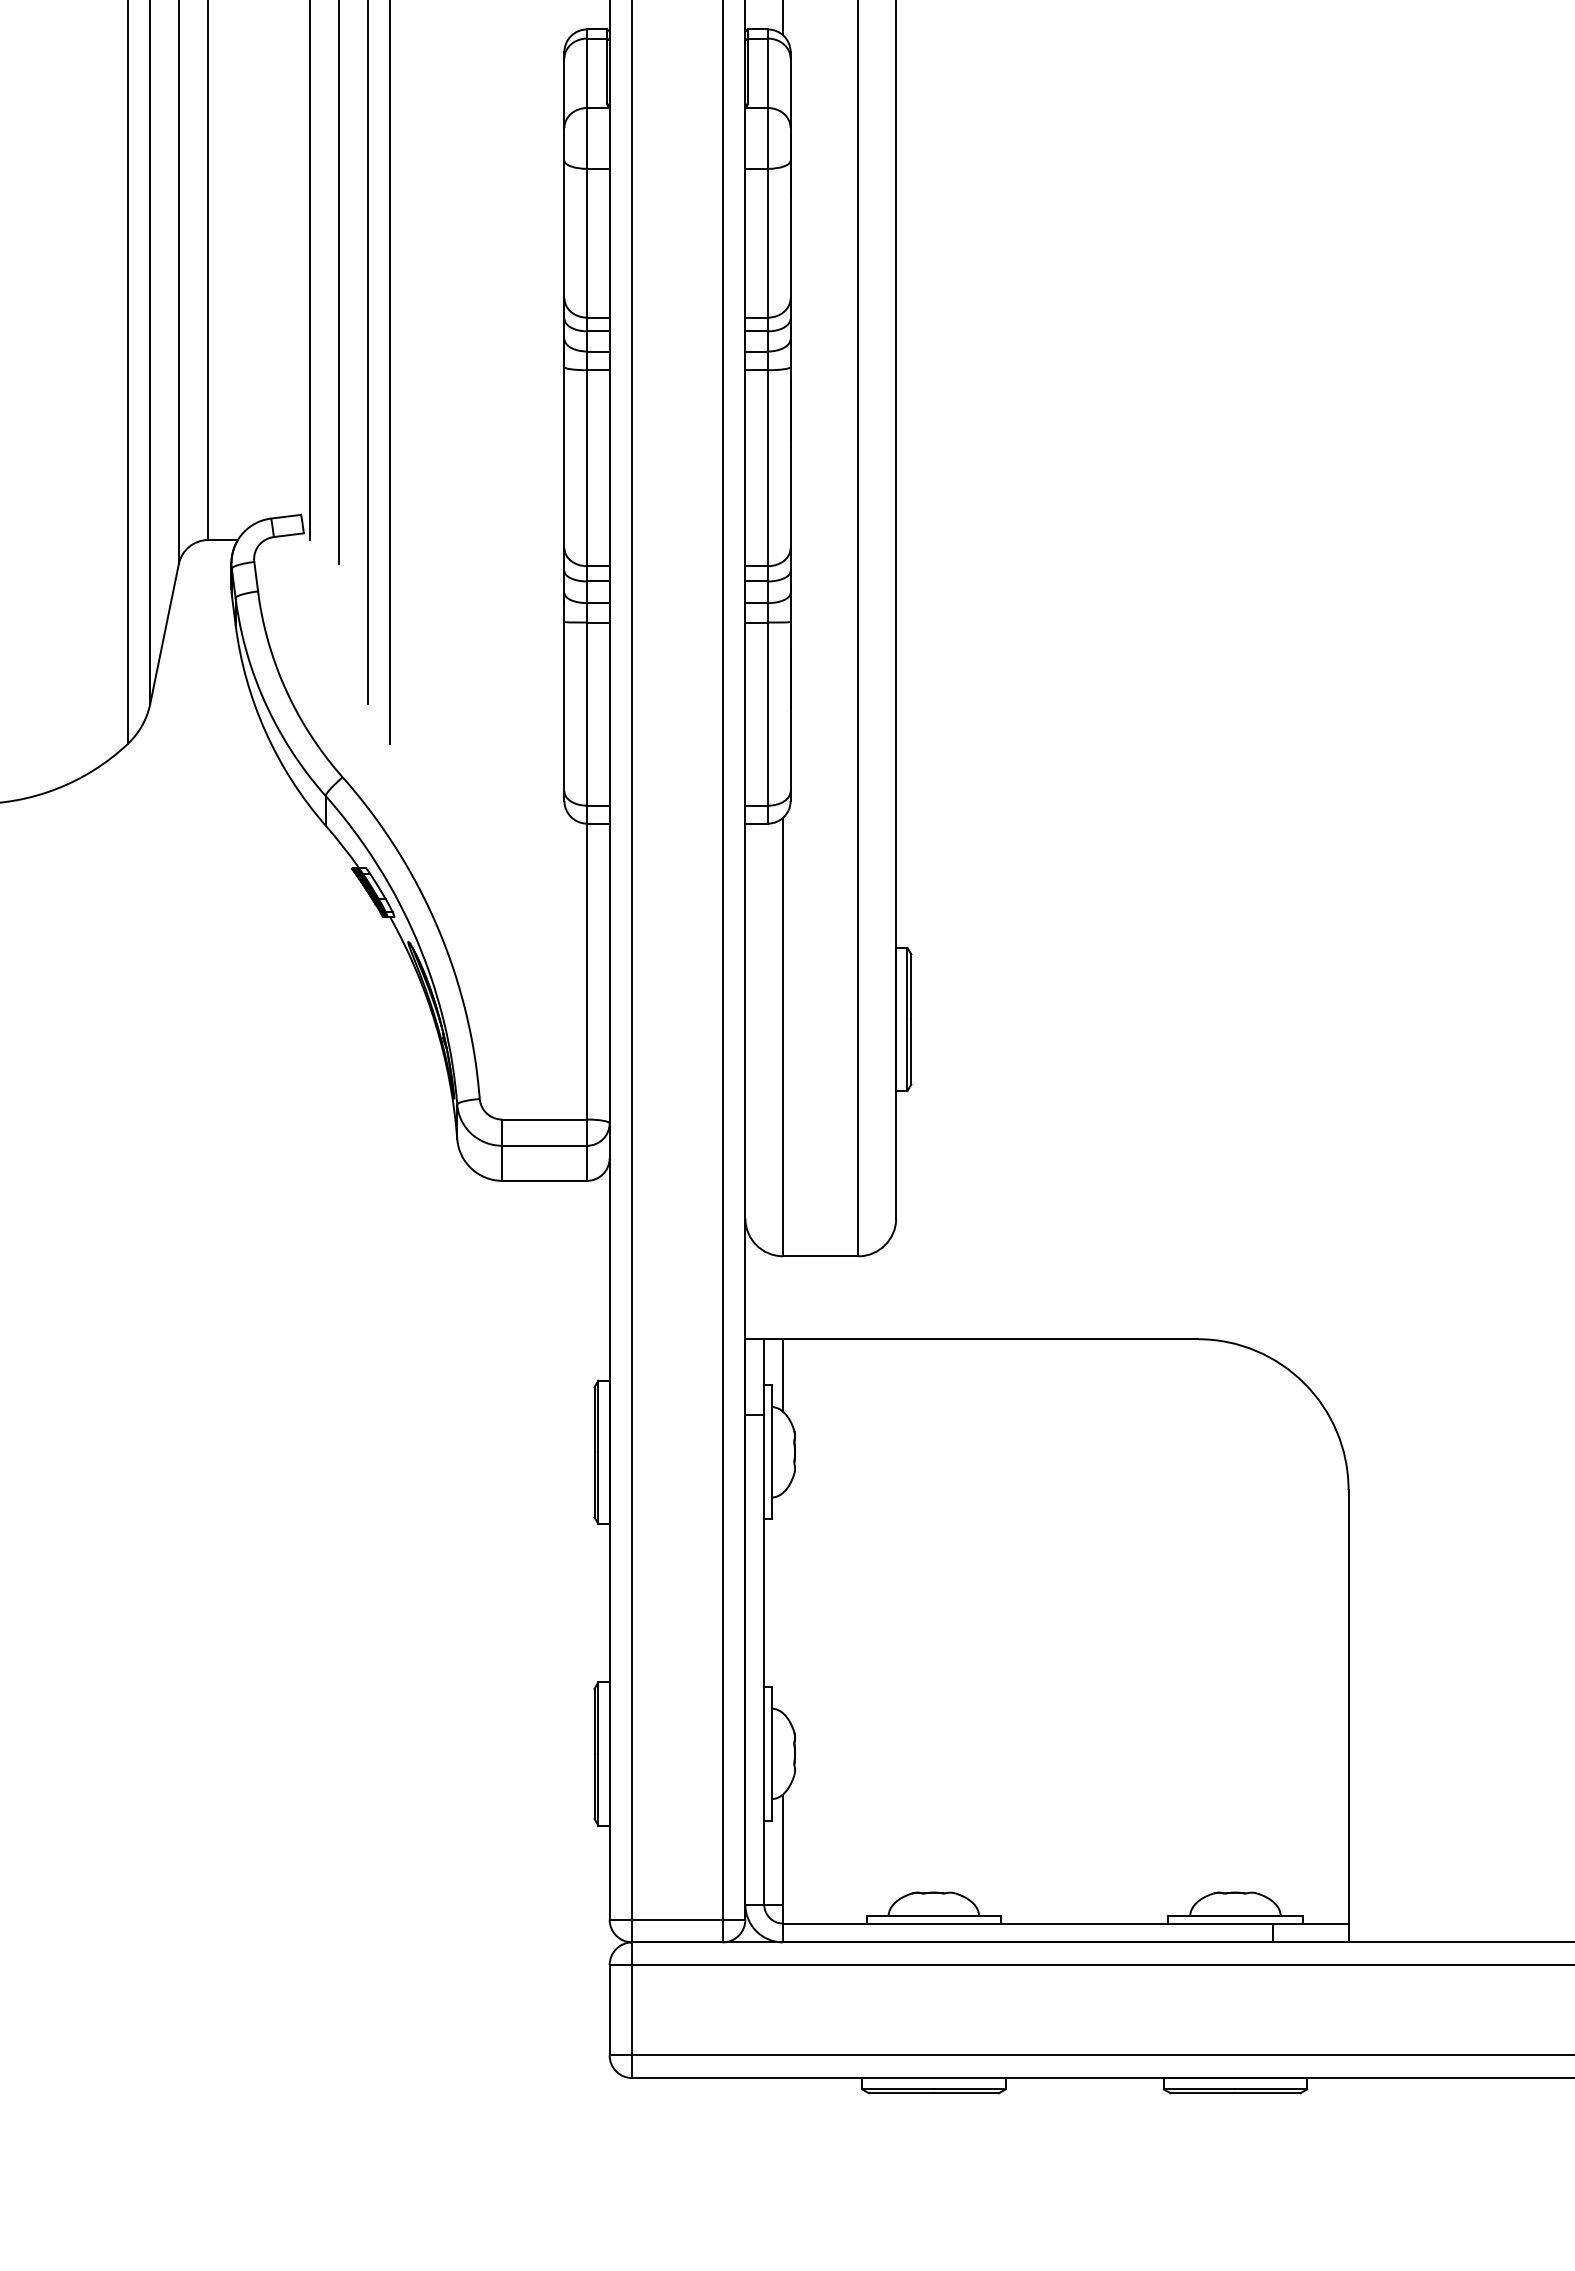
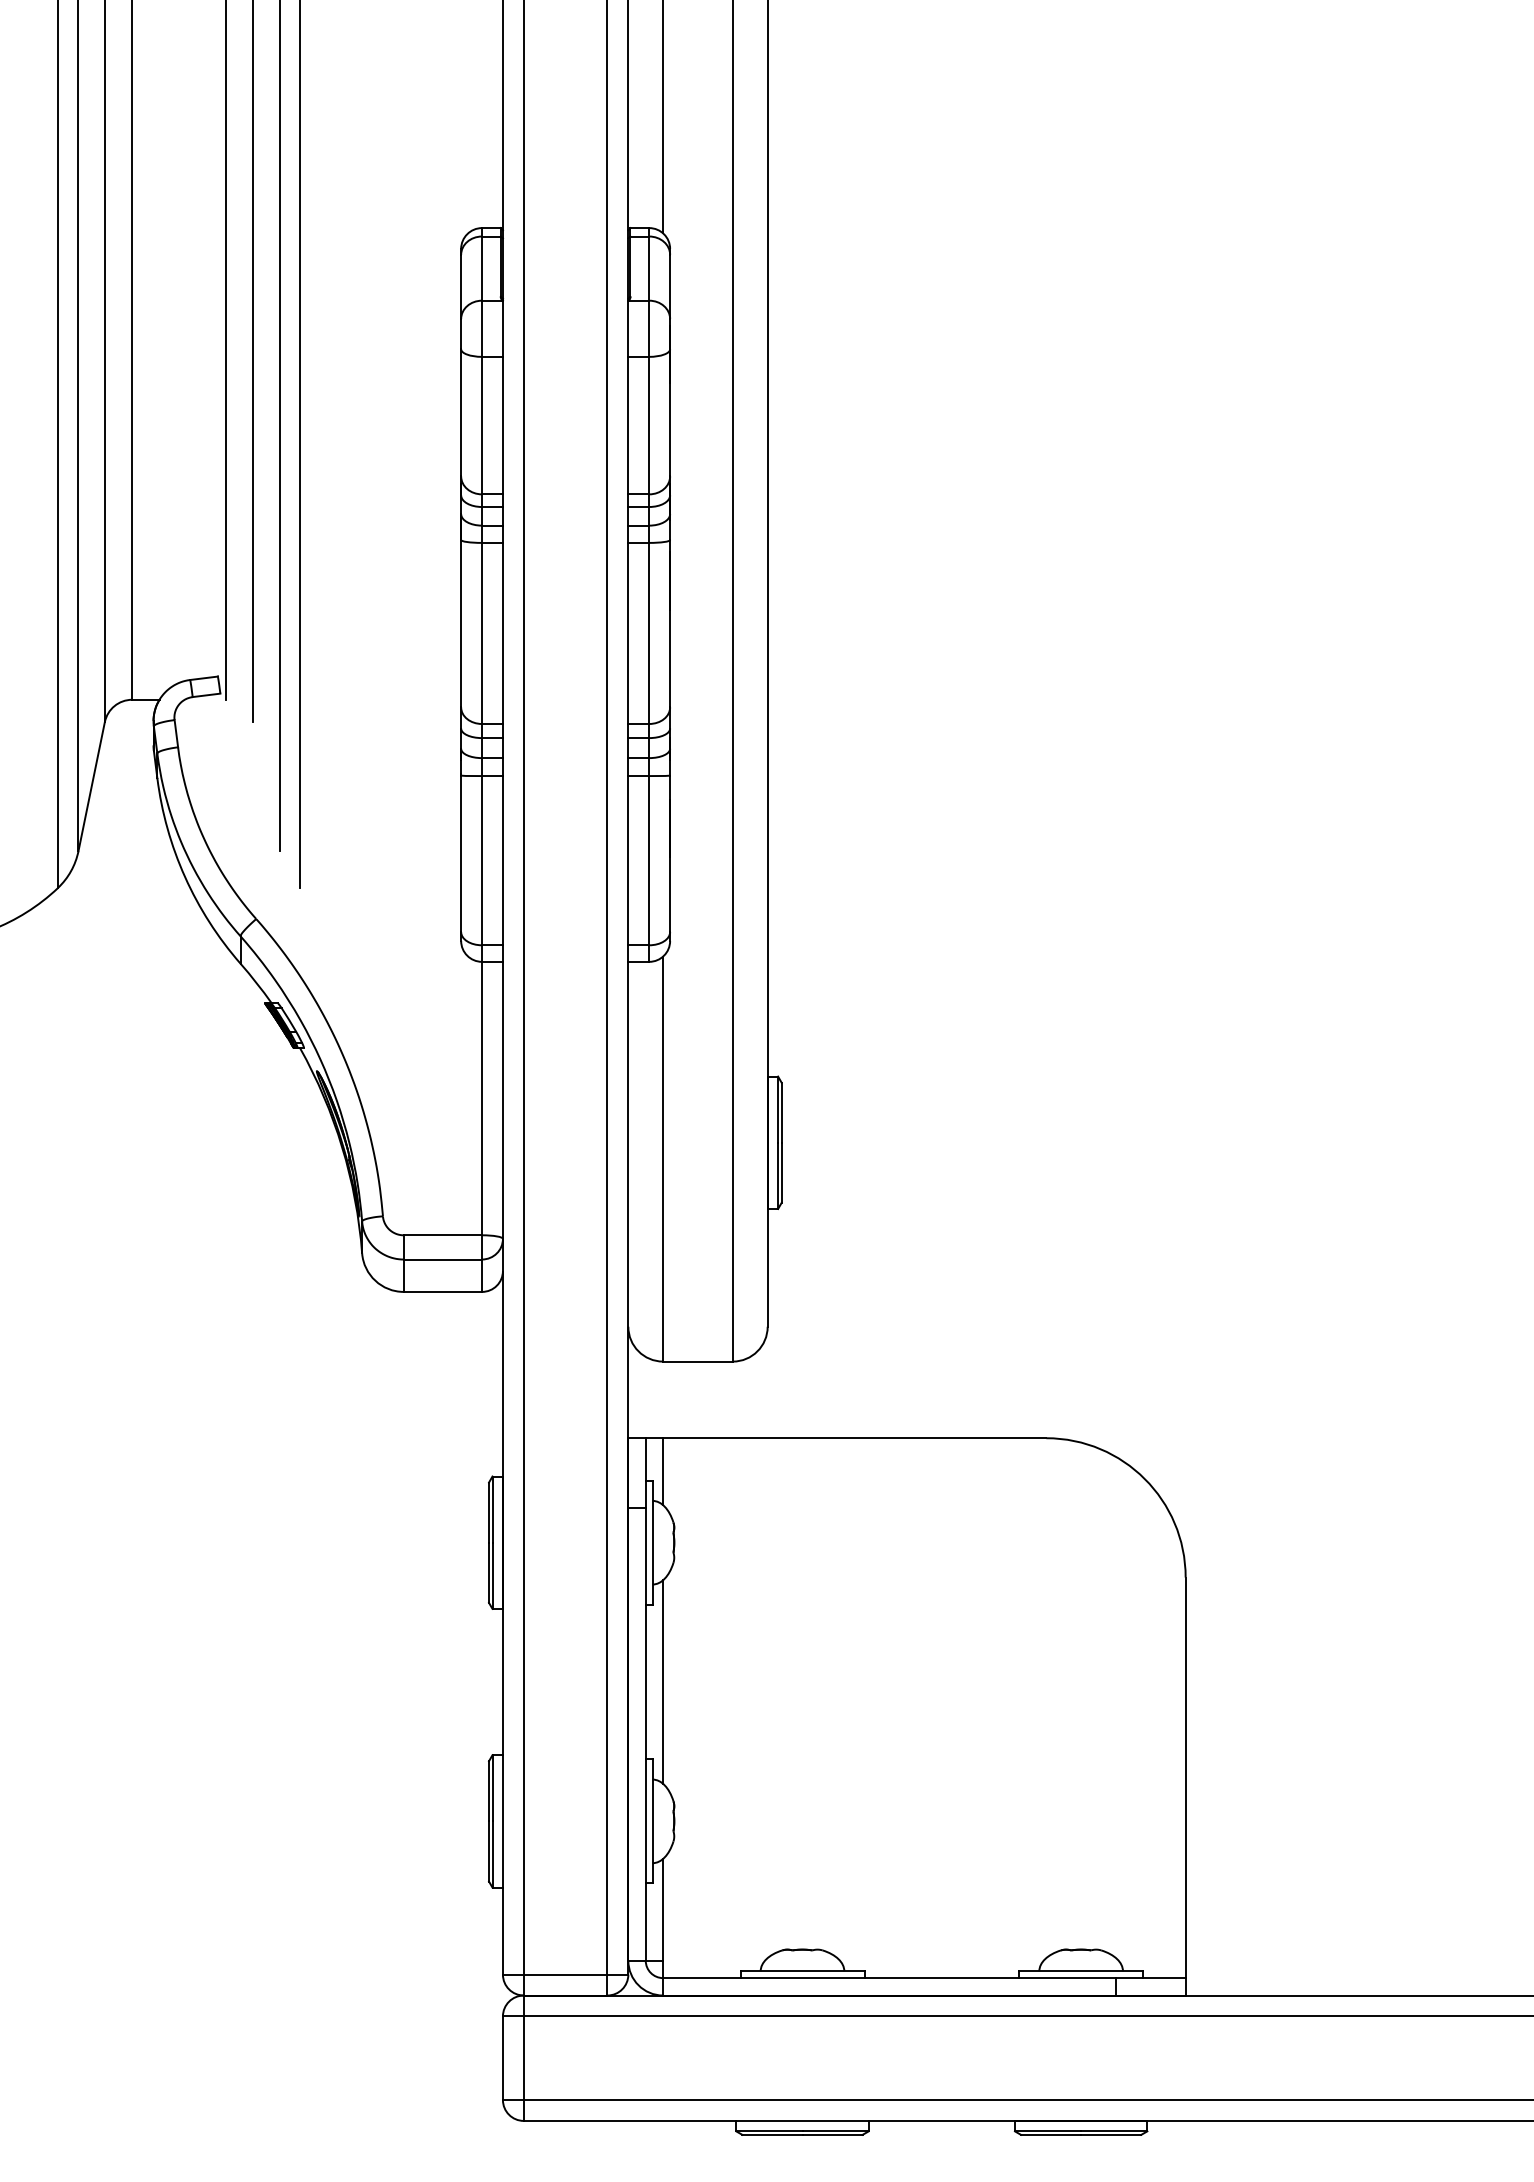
line: (783, 1602) -> (663, 1681), added

